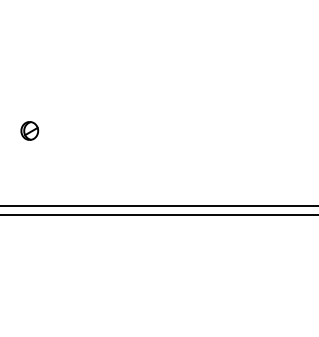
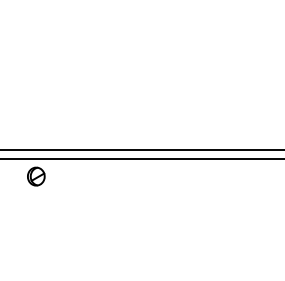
part: (29, 130) -> (36, 176), moved

